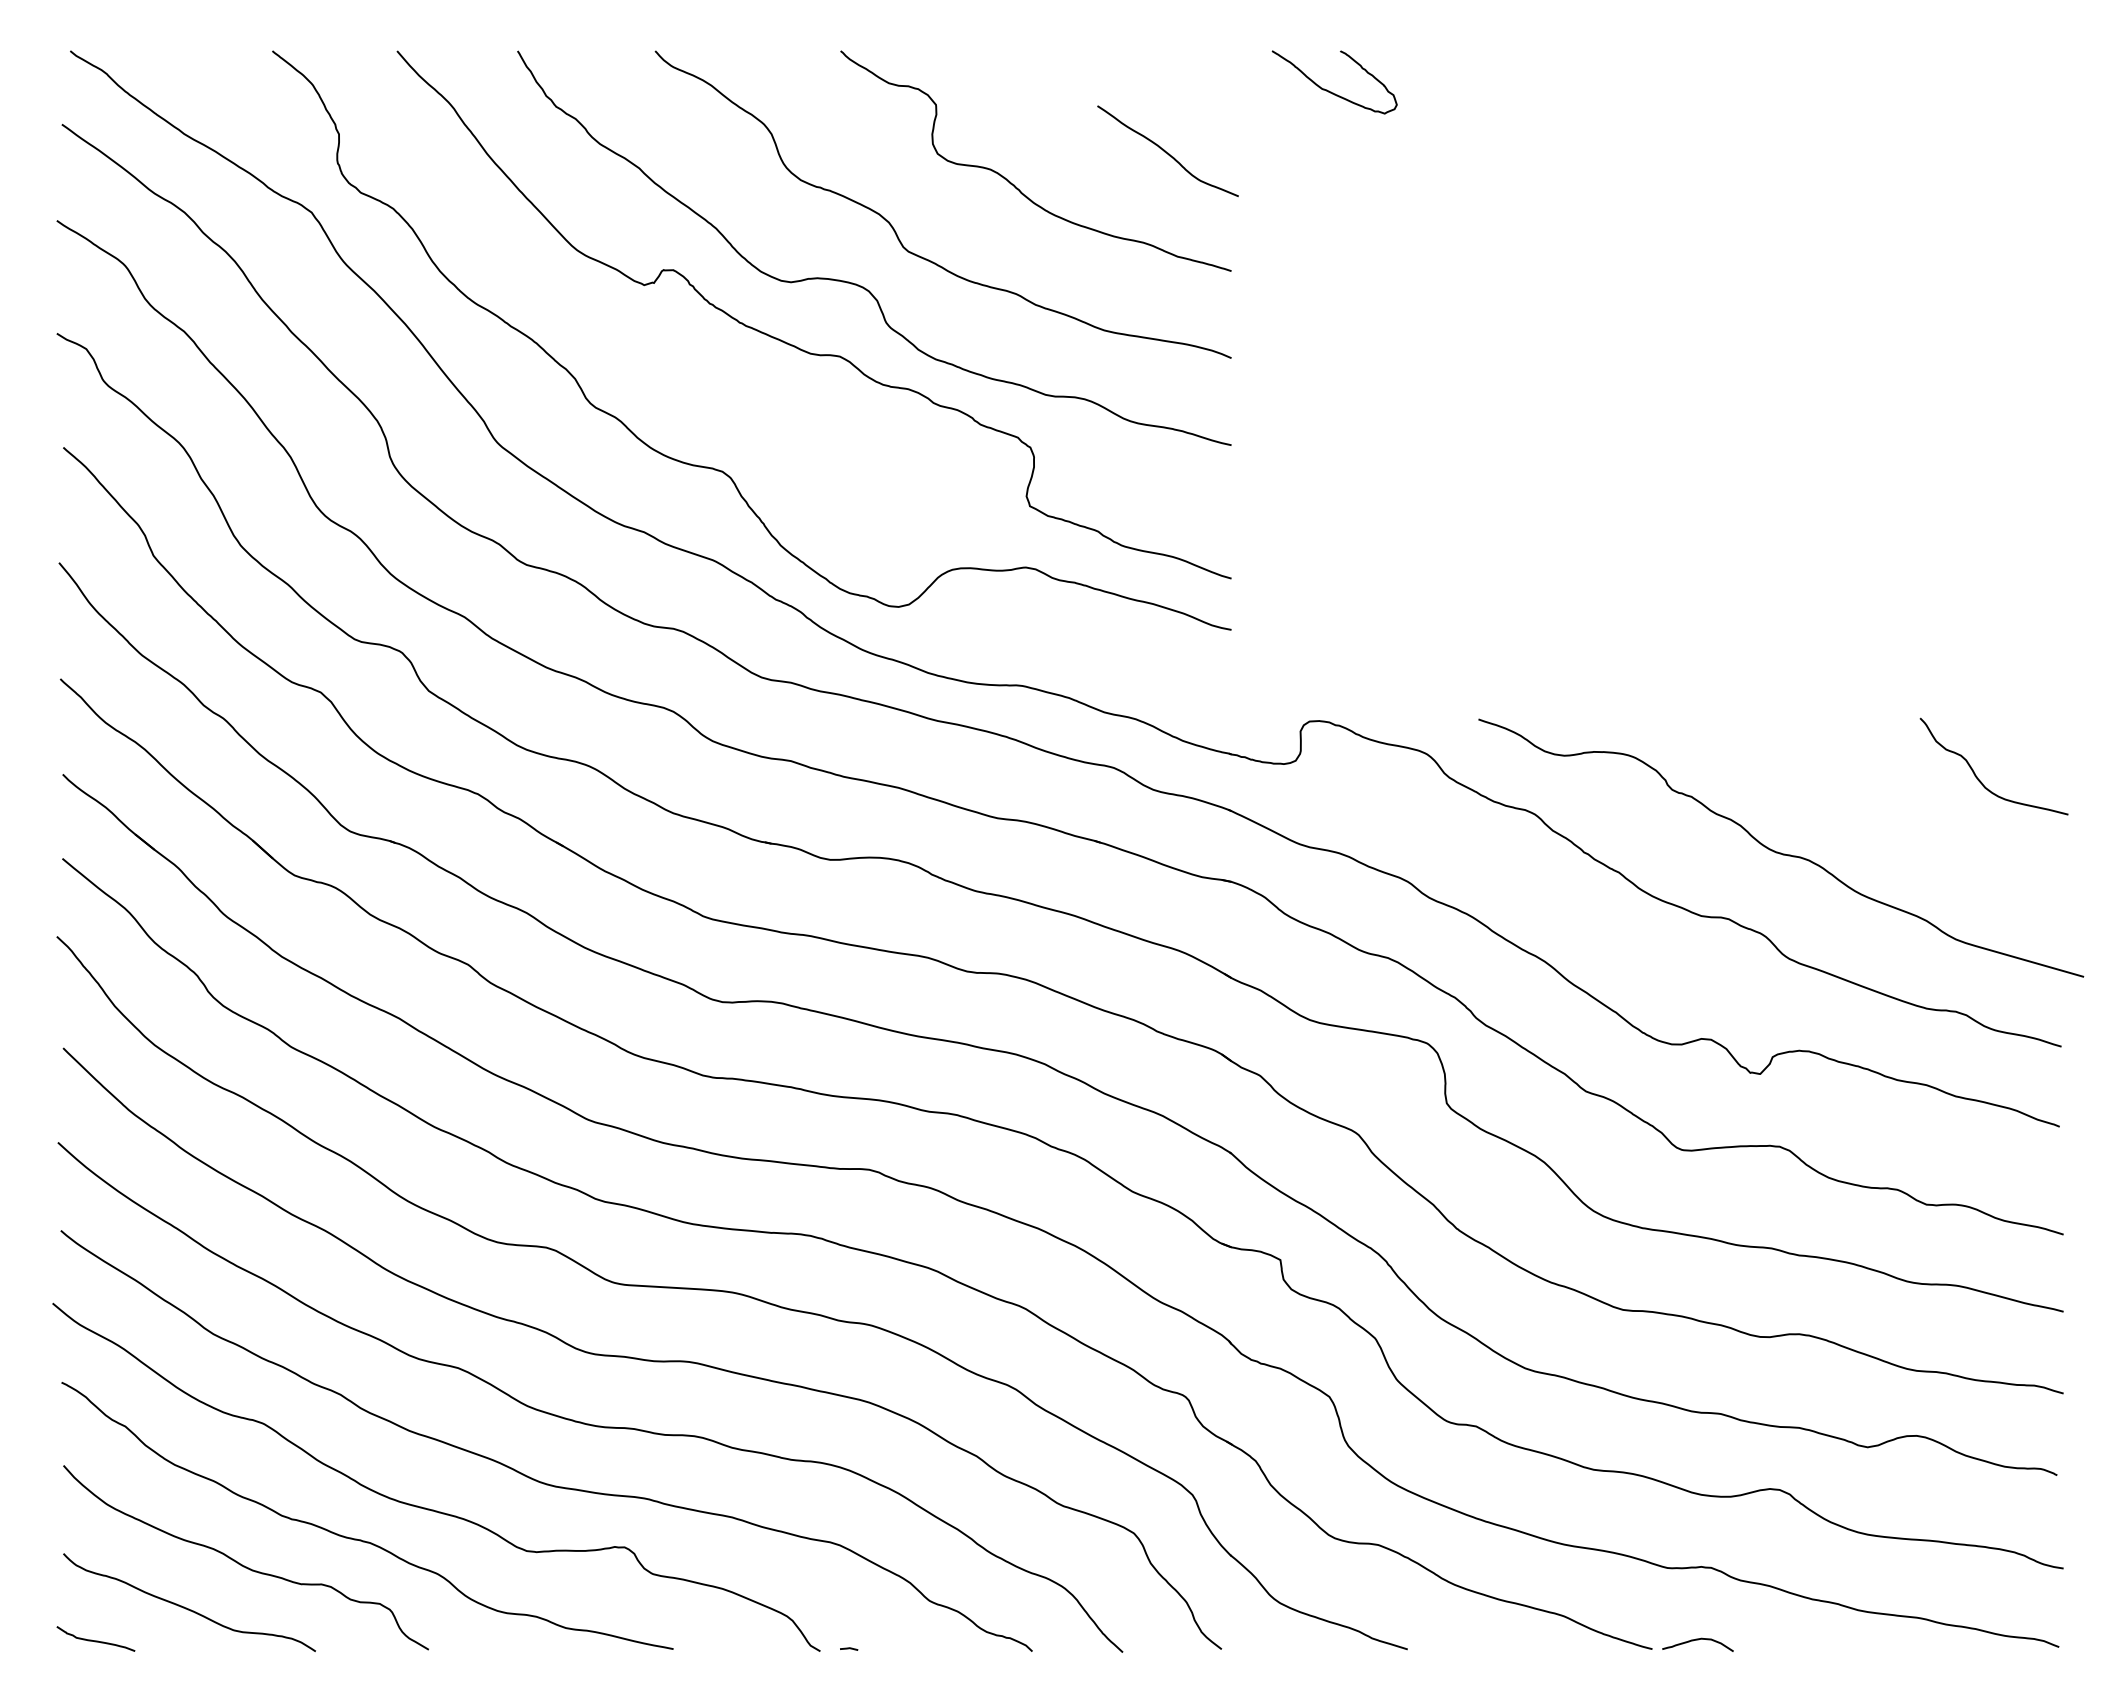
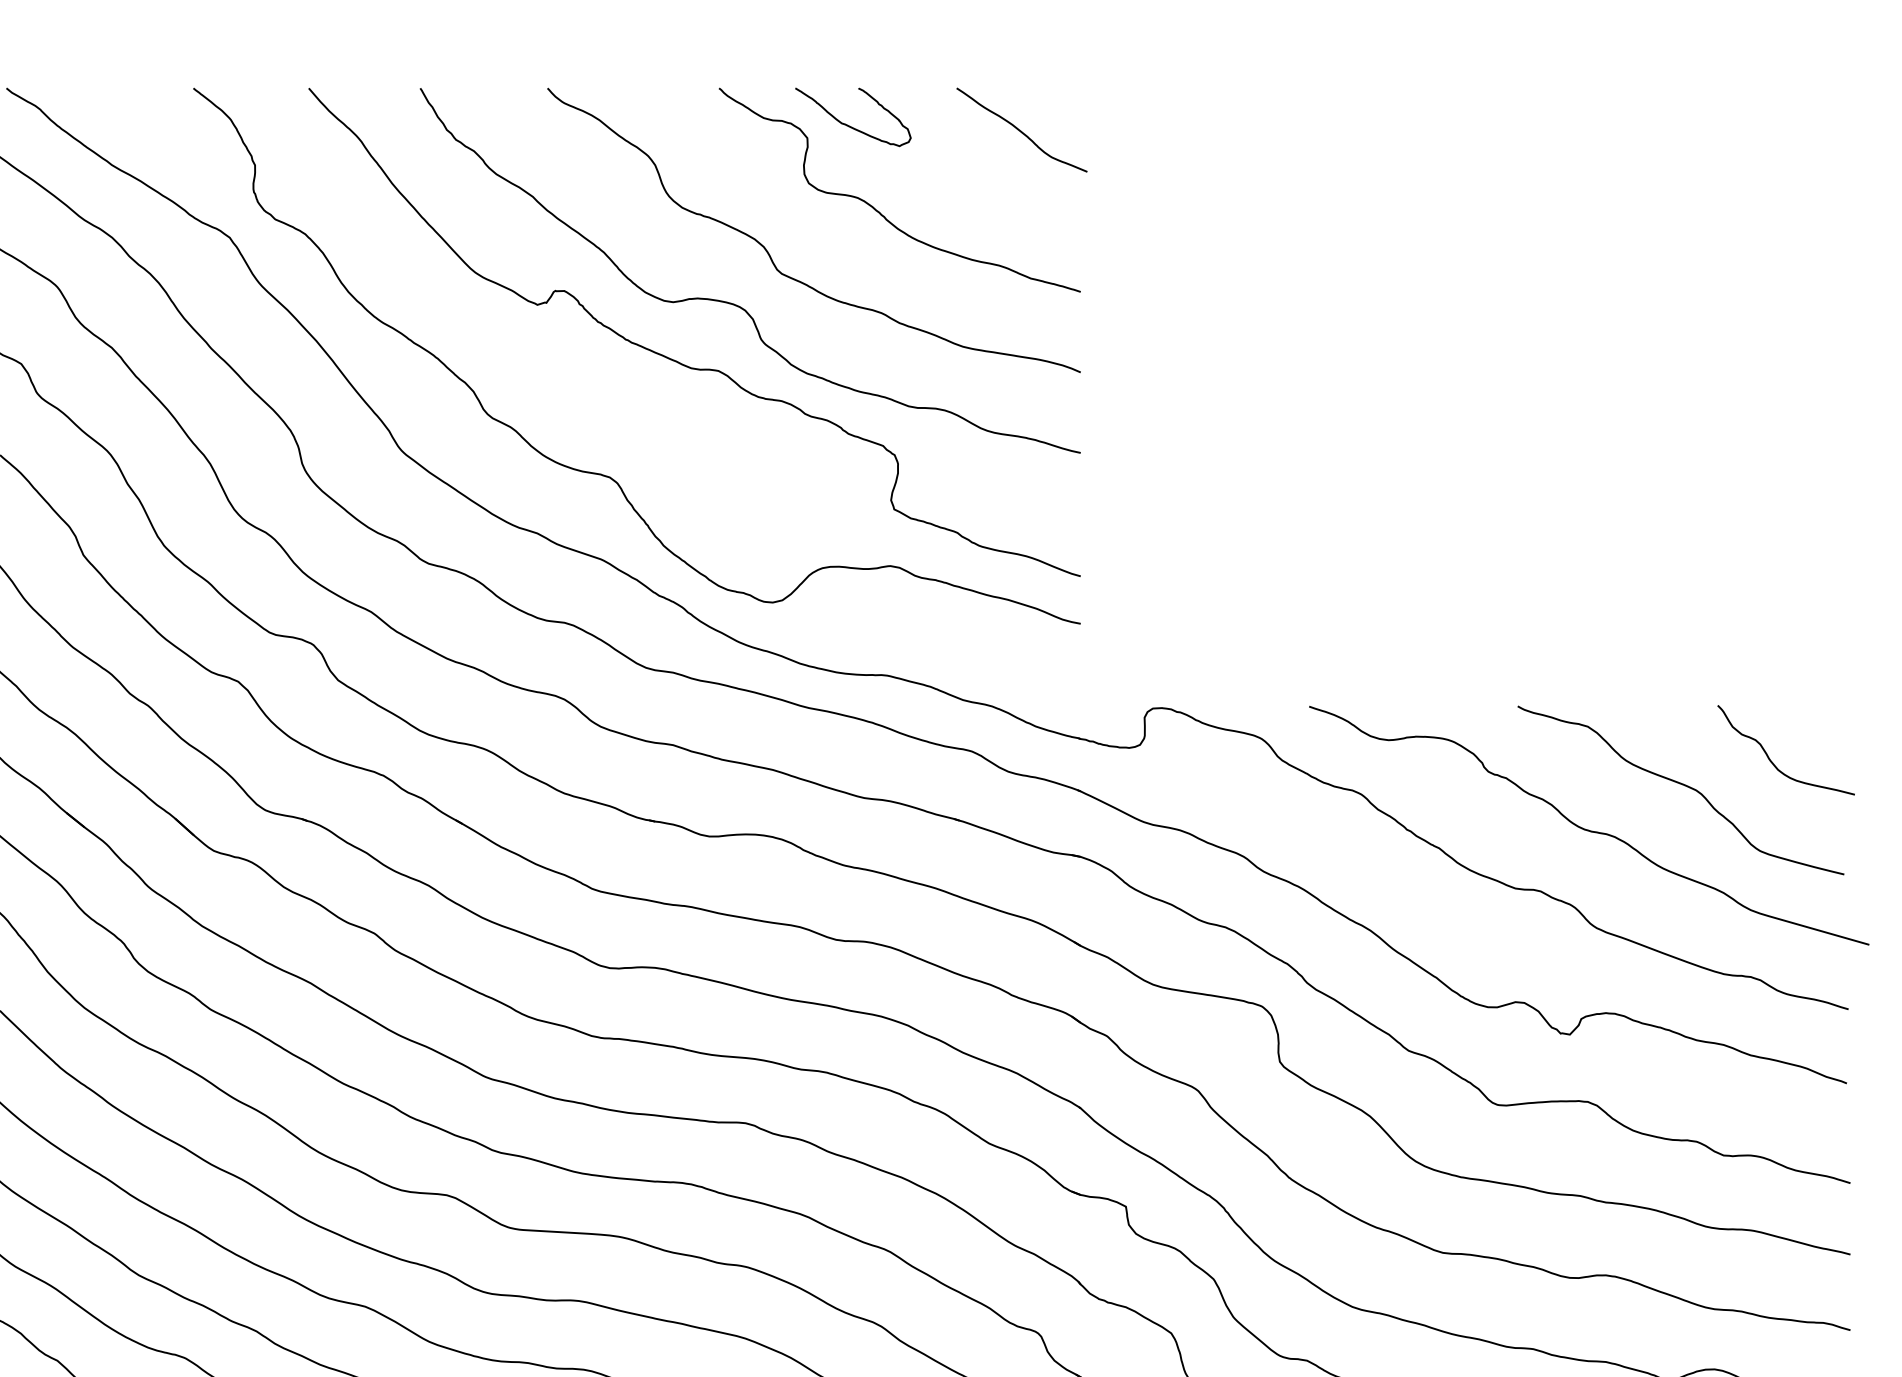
curve: (1329, 90) -> (848, 124), moved
curve: (1166, 151) -> (1020, 130), moved
curve: (1881, 804) -> (1682, 785), added

